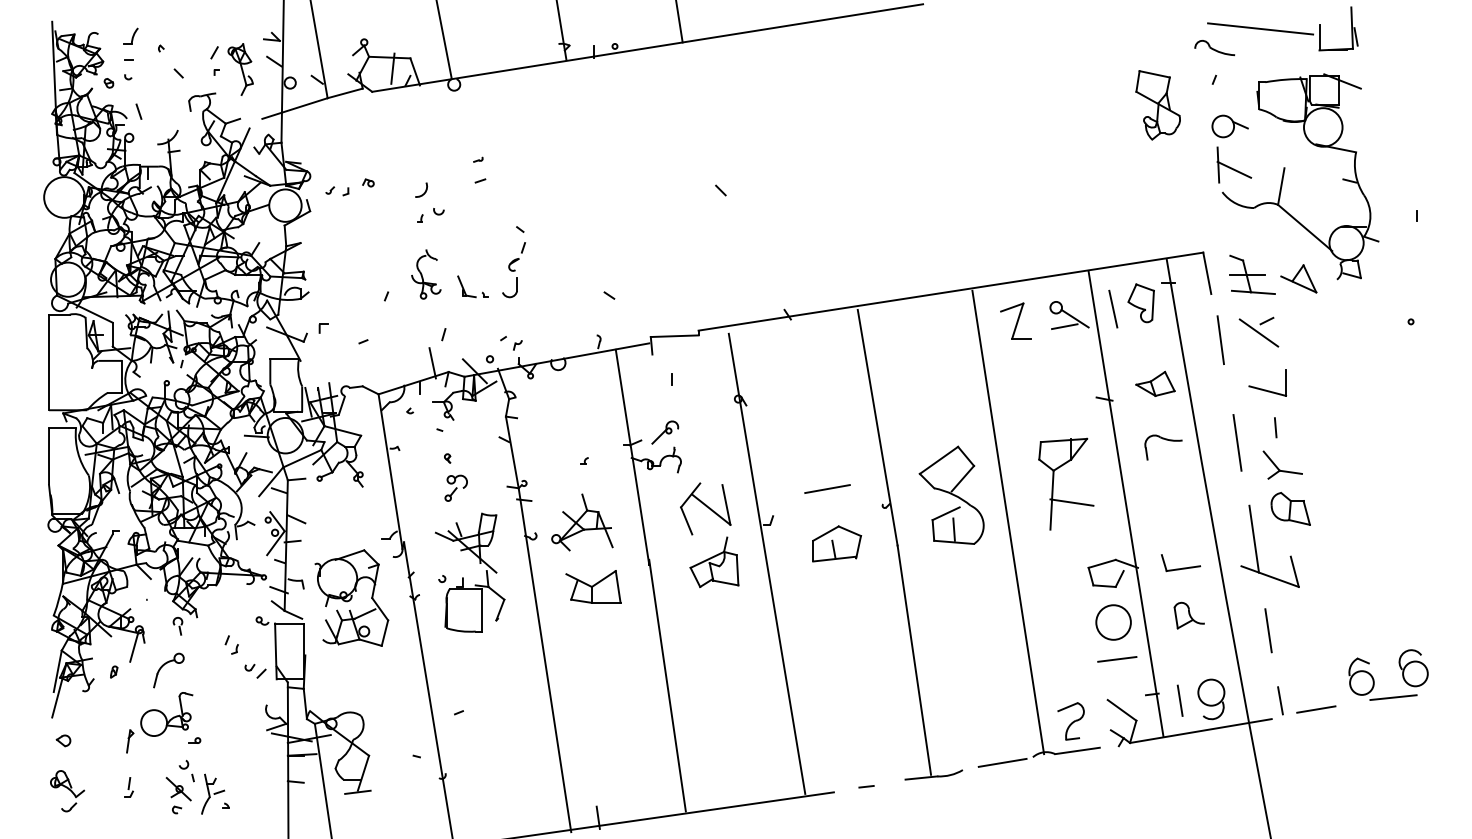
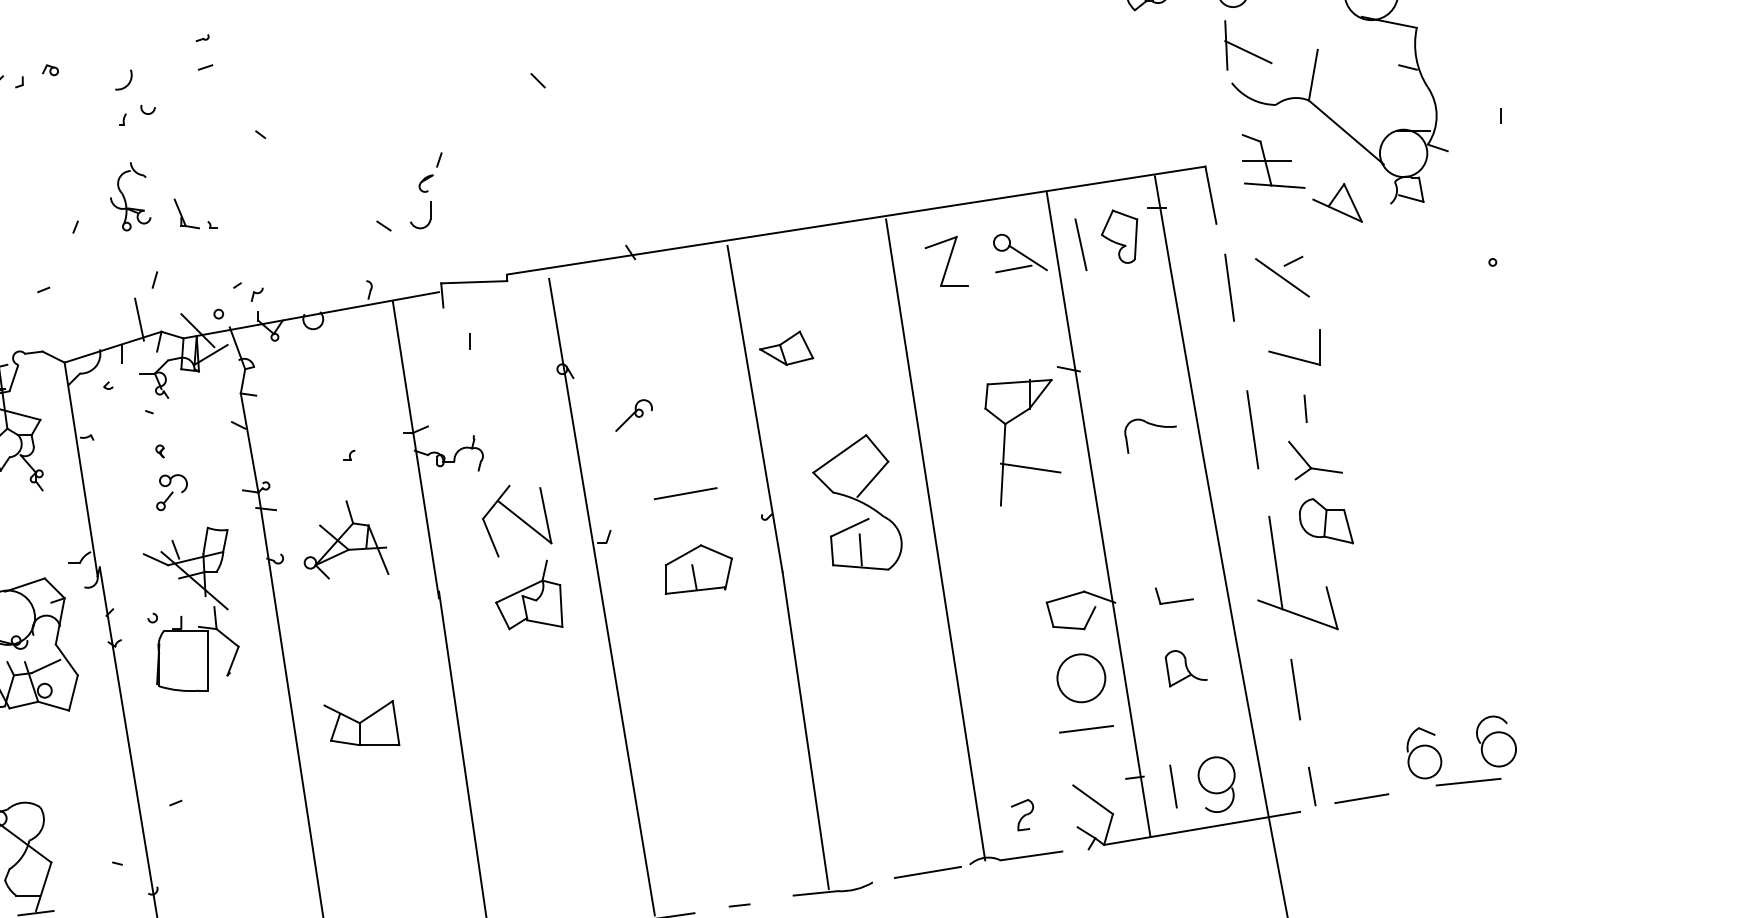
part: (513, 270) -> (425, 191), moved
part: (1252, 274) -> (1273, 160), moved
part: (1155, 383) -> (786, 347), moved
part: (665, 432) -> (634, 415), moved
part: (1054, 479) -> (1006, 436), moved
part: (1180, 563) -> (1173, 596), size x0.7
part: (593, 586) -> (361, 722), moved
part: (1070, 721) -> (1021, 815), size x0.6

